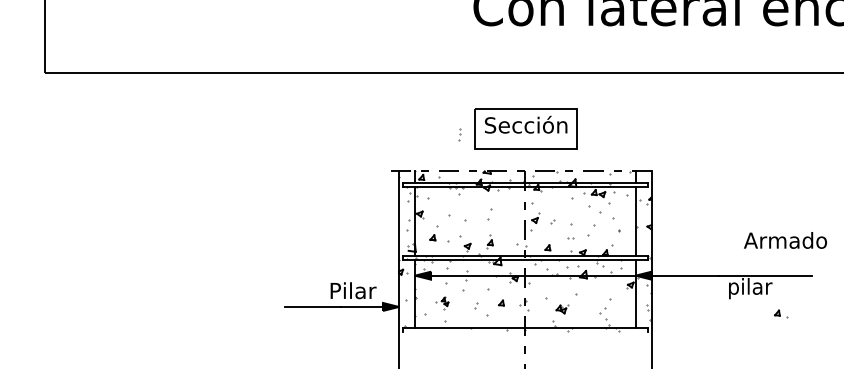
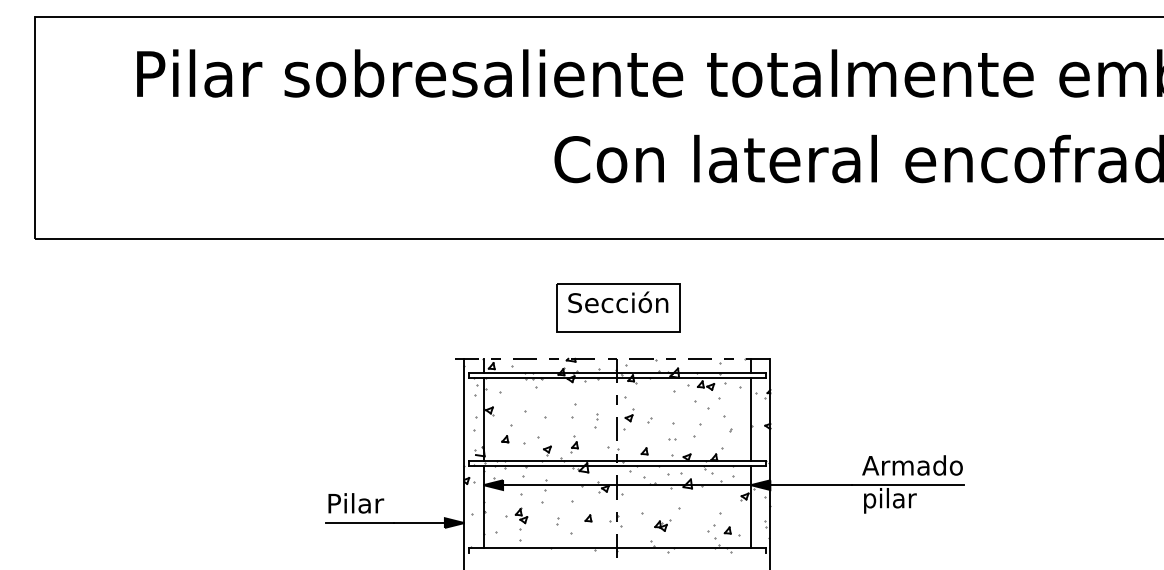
part: (460, 134) -> (596, 420), moved
text: (785, 240) -> (912, 465), moved
text: (353, 290) -> (356, 503), moved
part: (442, 303) -> (516, 518), size x1.43
part: (780, 313) -> (731, 531), moved

